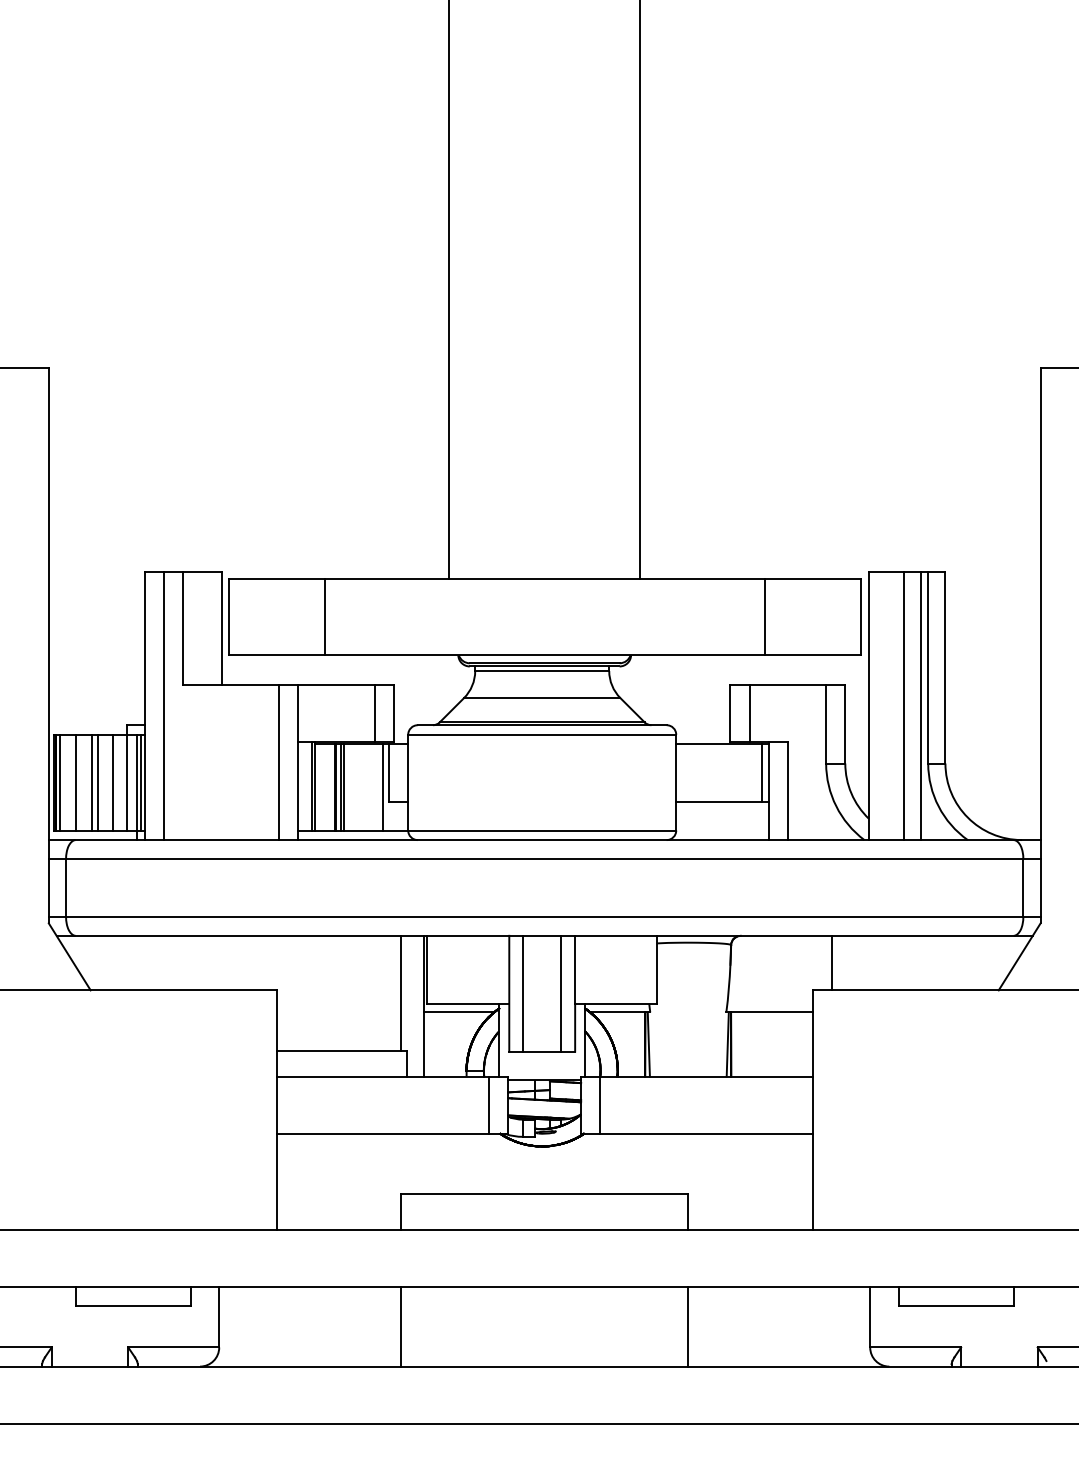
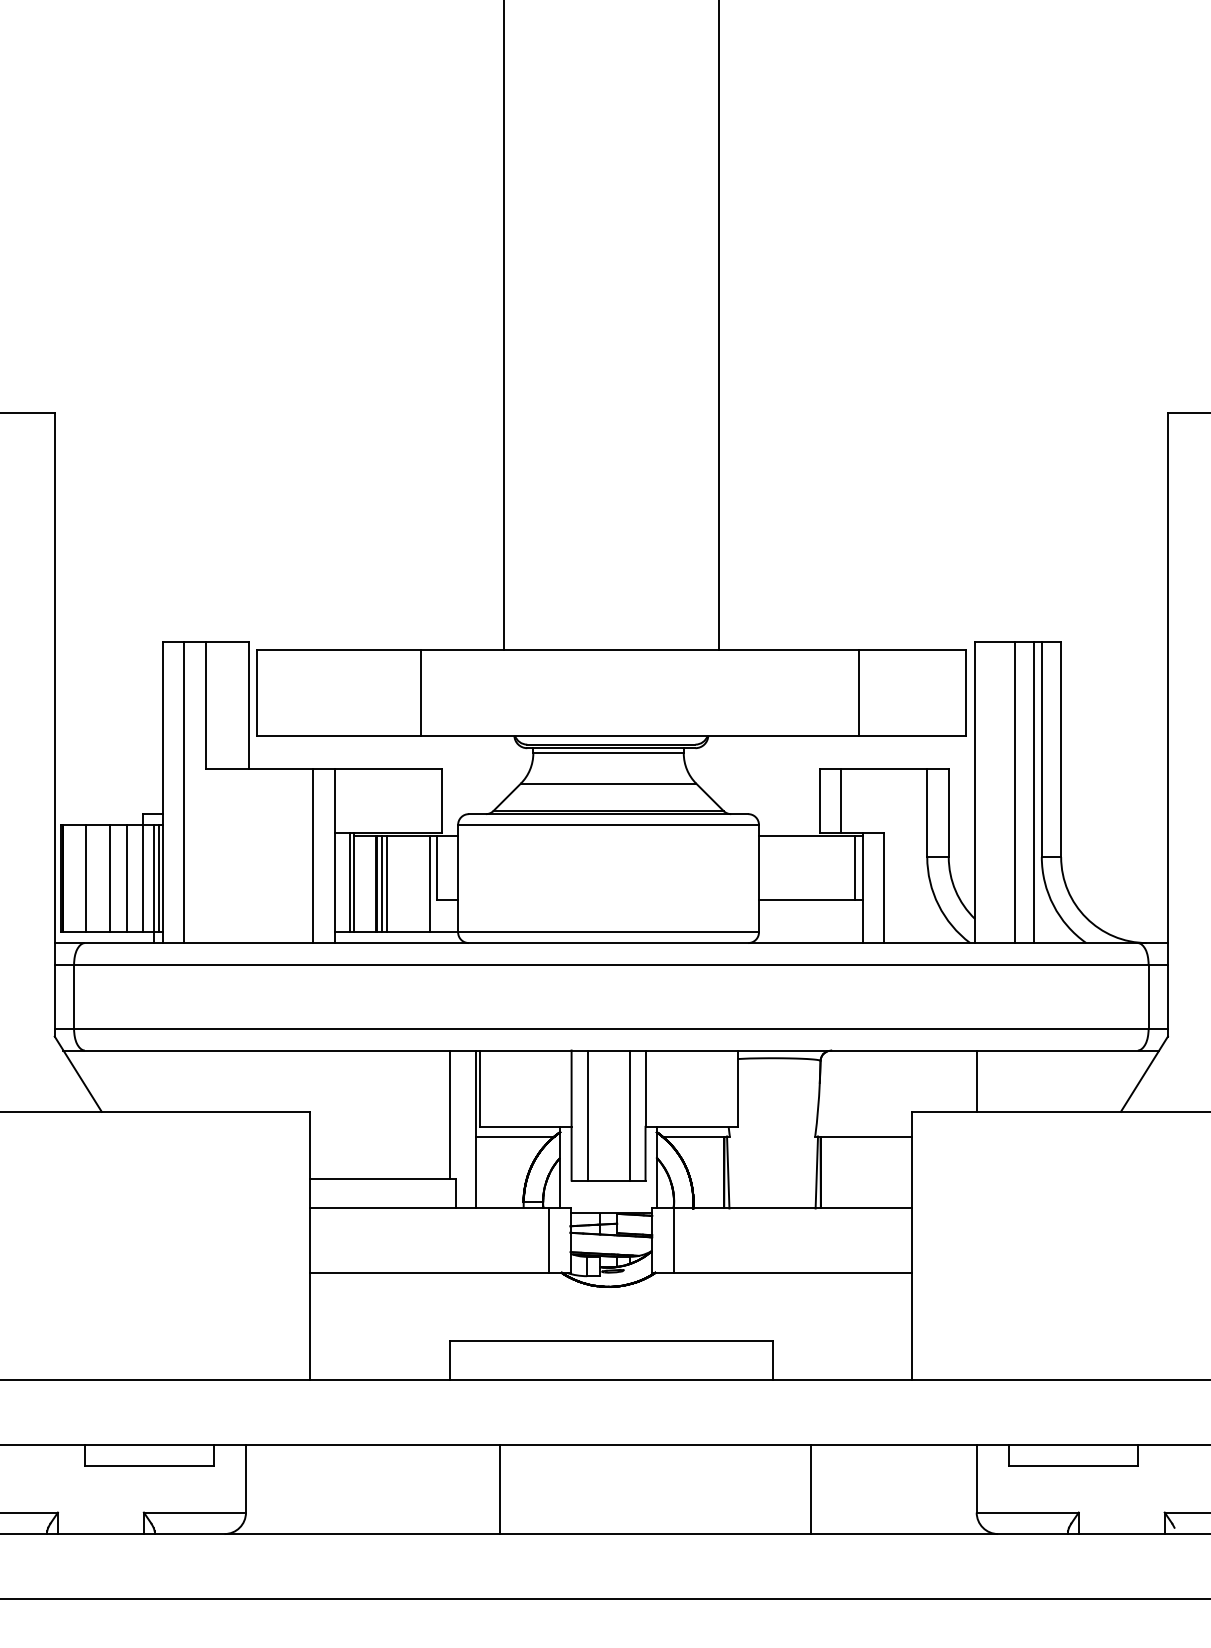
line: (324, 616) -> (421, 692), moved
line: (374, 713) -> (420, 801), removed
line: (60, 782) -> (67, 878), removed
line: (92, 782) -> (103, 878), removed
line: (831, 962) -> (976, 1080), moved
line: (401, 1326) -> (500, 1489), moved
line: (688, 1326) -> (810, 1489), moved

